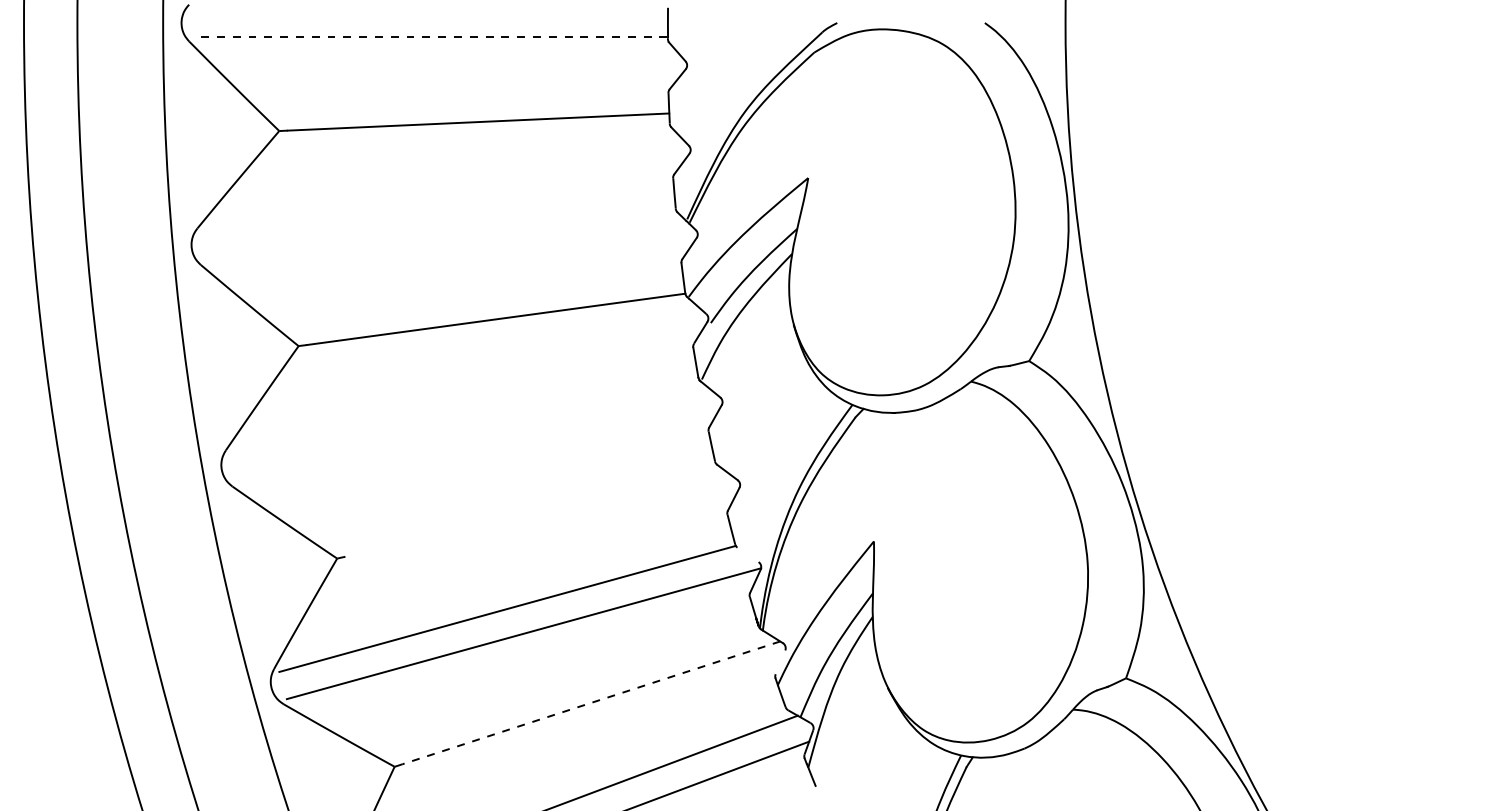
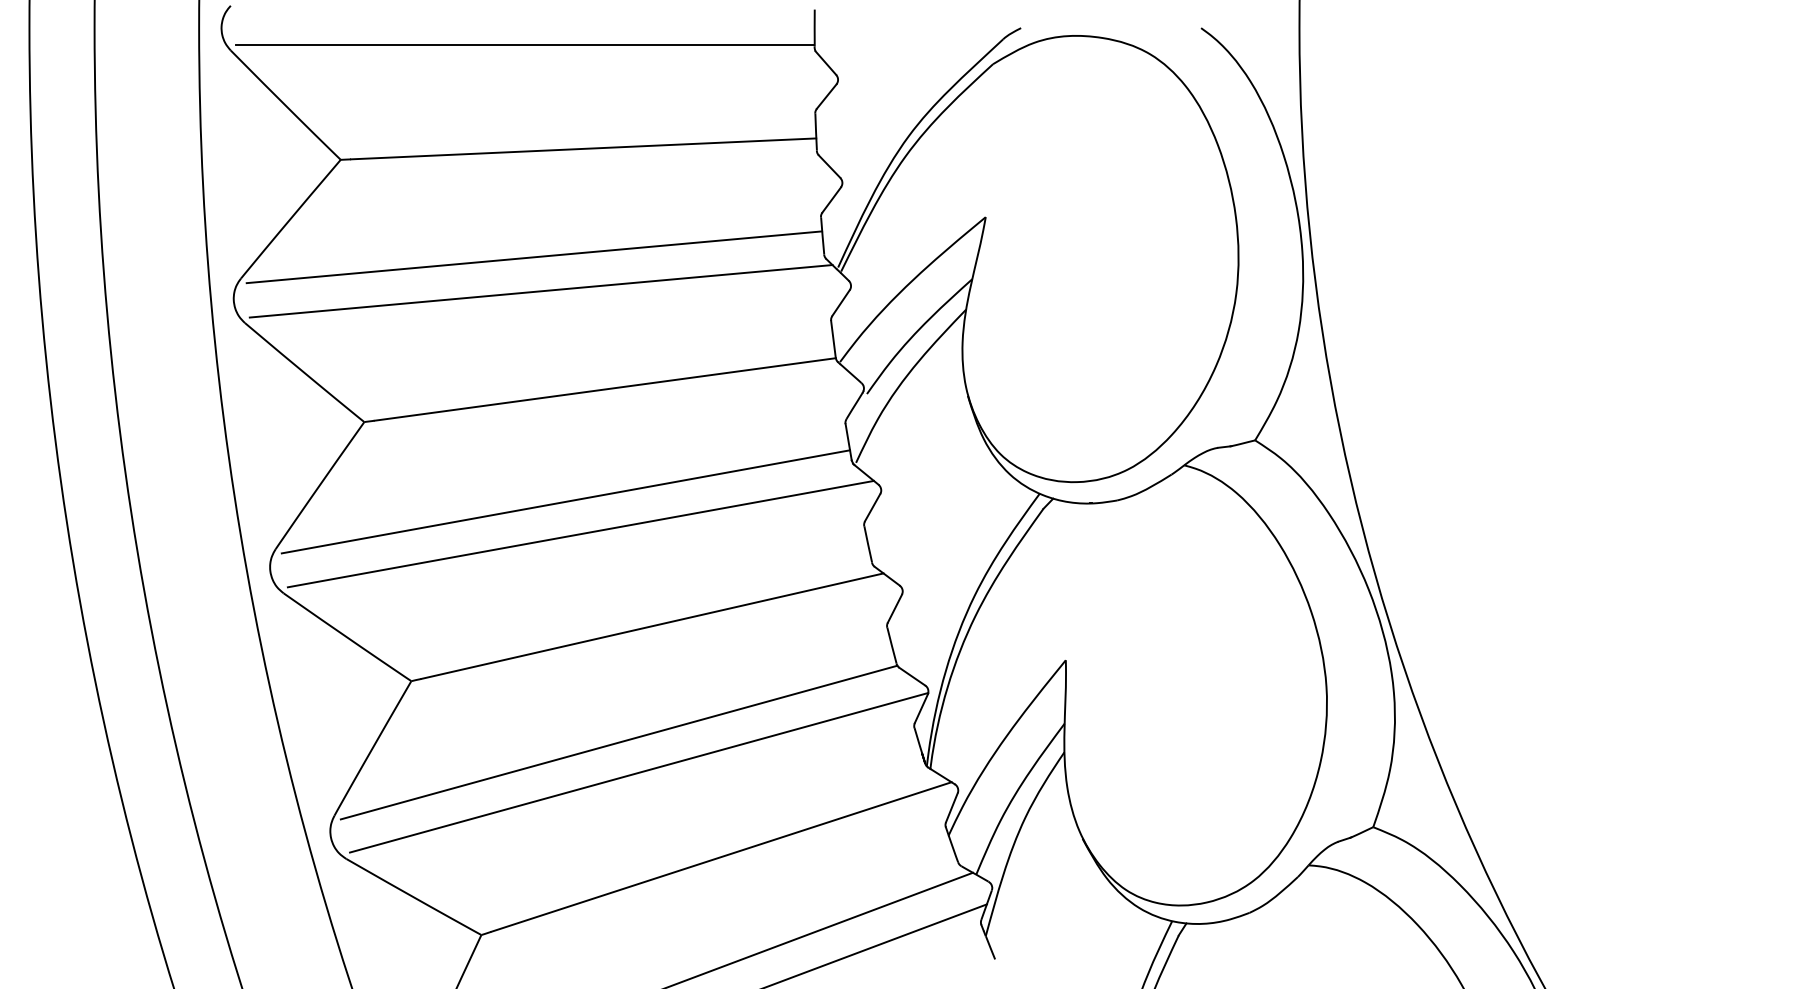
line: (429, 37) -> (524, 45), dashed -> solid
line: (438, 211) -> (534, 257), added
line: (443, 239) -> (540, 291), added
line: (463, 411) -> (565, 501), added
line: (475, 437) -> (580, 533), added
line: (534, 512) -> (652, 625), added
line: (748, 554) -> (912, 676), added
line: (780, 662) -> (951, 807), added
line: (590, 703) -> (720, 857), dashed -> solid

